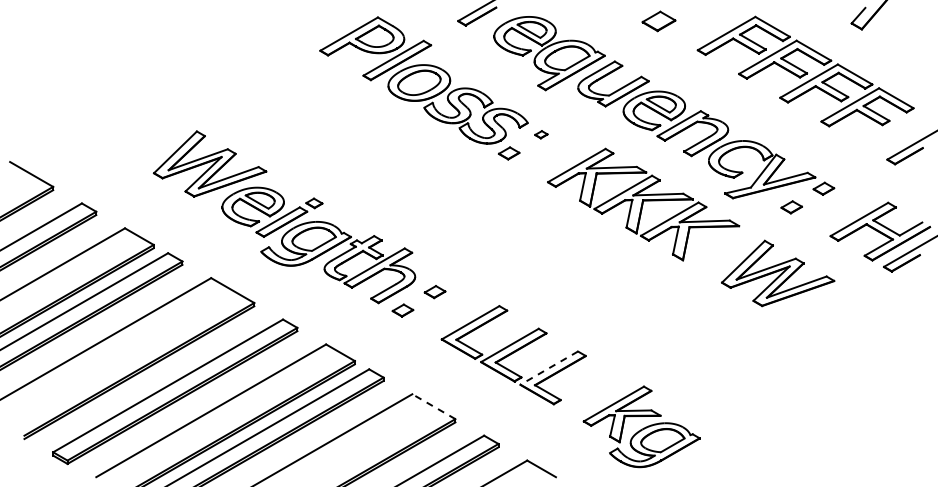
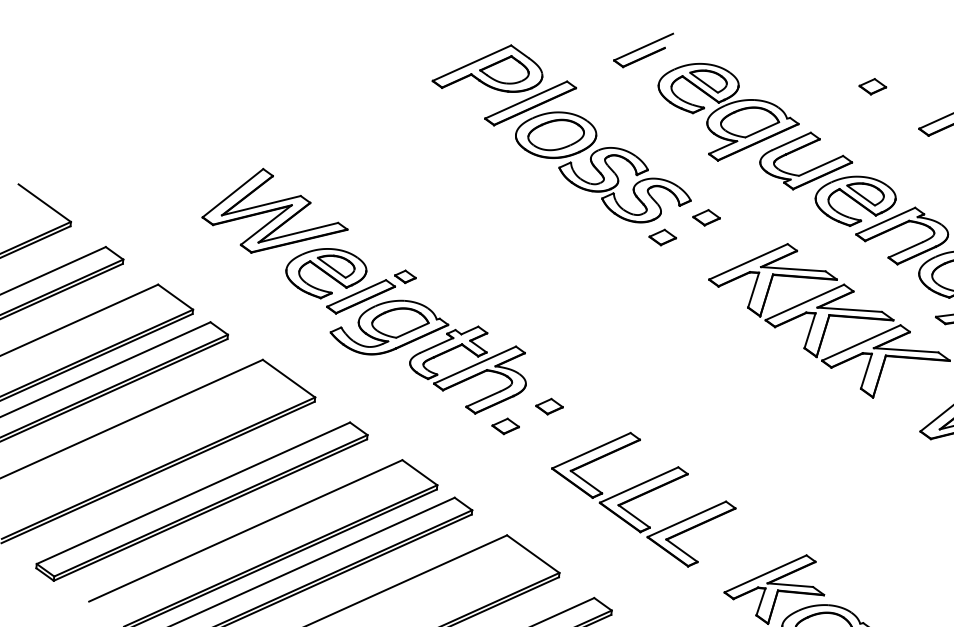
part: (658, 21) -> (872, 86), size x0.62
part: (541, 134) -> (706, 217), size x1.67
line: (548, 368) -> (685, 519), dashed -> solid
line: (433, 406) -> (532, 553), dashed -> solid

